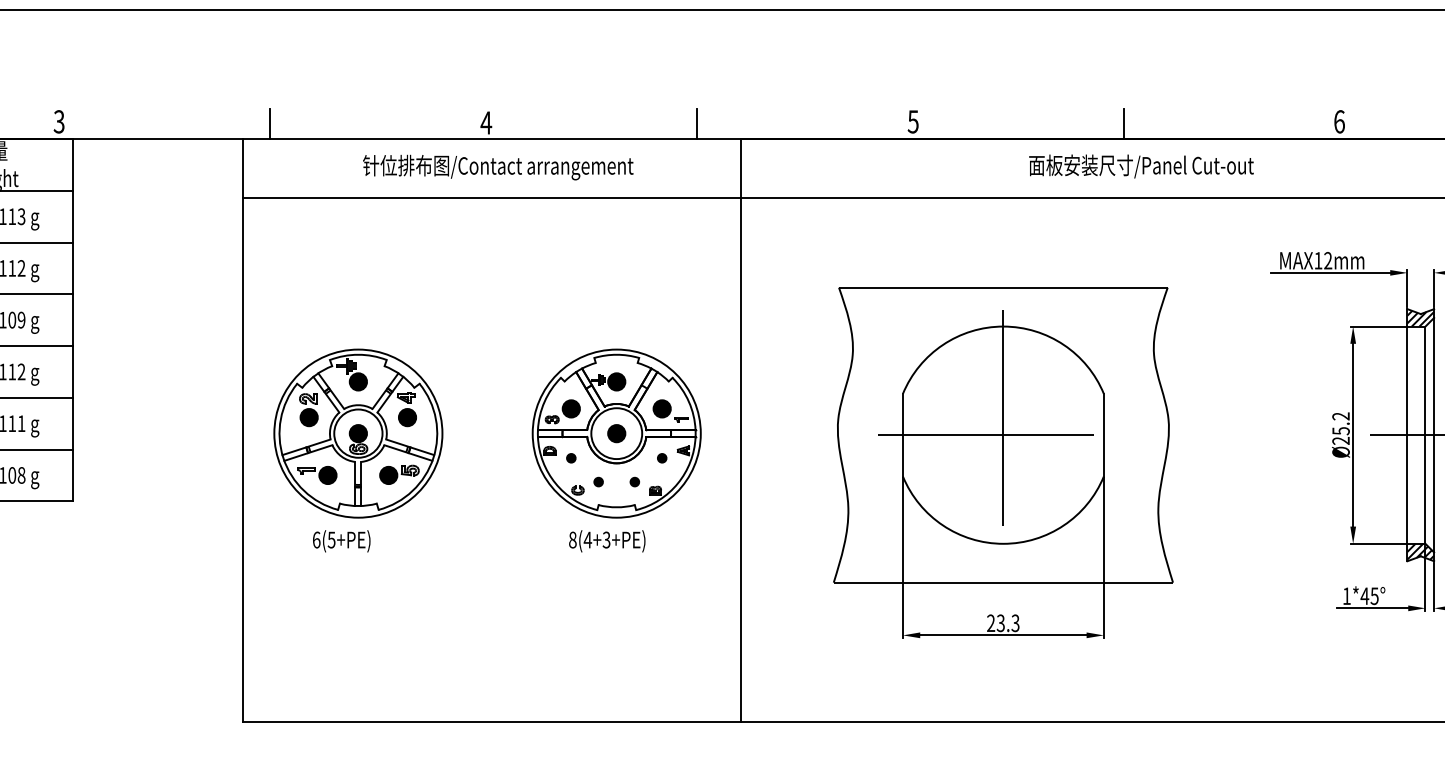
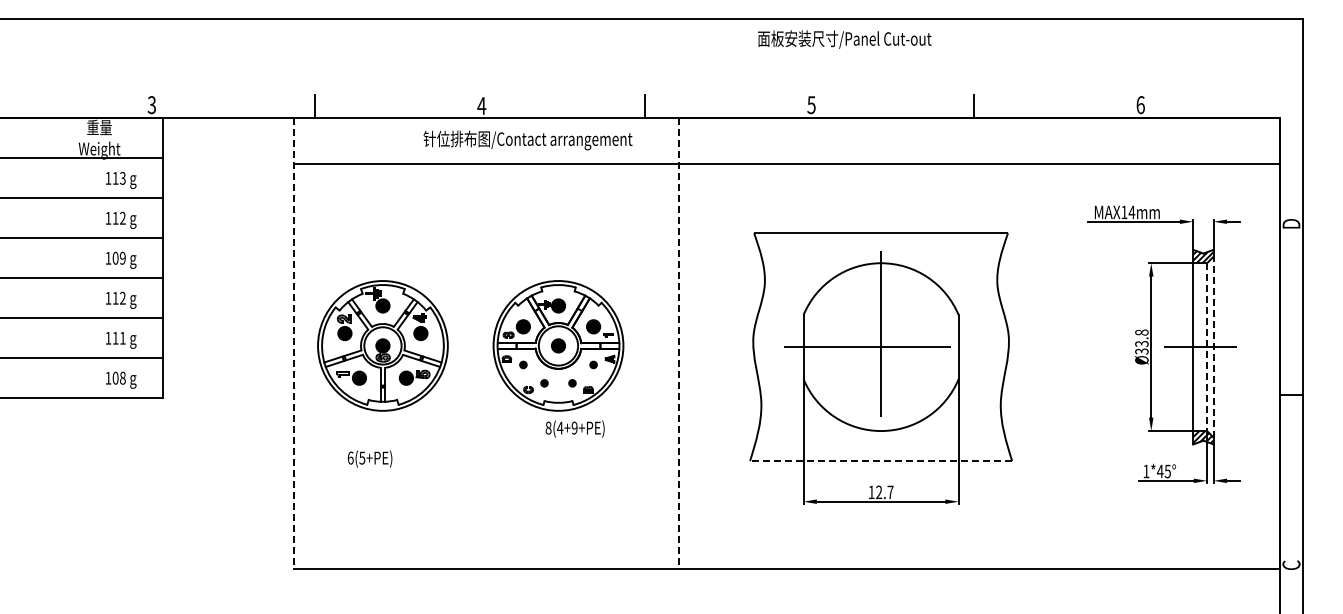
text: (1141, 166) -> (844, 39), moved
text: (497, 167) -> (527, 140), moved
text: (1327, 260) -> (1131, 212), MAX12mm -> MAX14mm
text: (1340, 427) -> (1141, 341), Ø25.2 -> Ø33.8
line: (243, 431) -> (294, 344), solid -> dashed
line: (741, 431) -> (678, 344), solid -> dashed
part: (616, 433) -> (558, 345), moved
line: (1426, 435) -> (1207, 347), solid -> dashed
line: (1433, 435) -> (1213, 347), solid -> dashed
text: (340, 540) -> (369, 458), moved
text: (606, 540) -> (574, 428), 8(4+3+PE) -> 8(4+9+PE)
line: (1002, 583) -> (880, 461), solid -> dashed
text: (1002, 623) -> (880, 492), 23.3 -> 12.7

